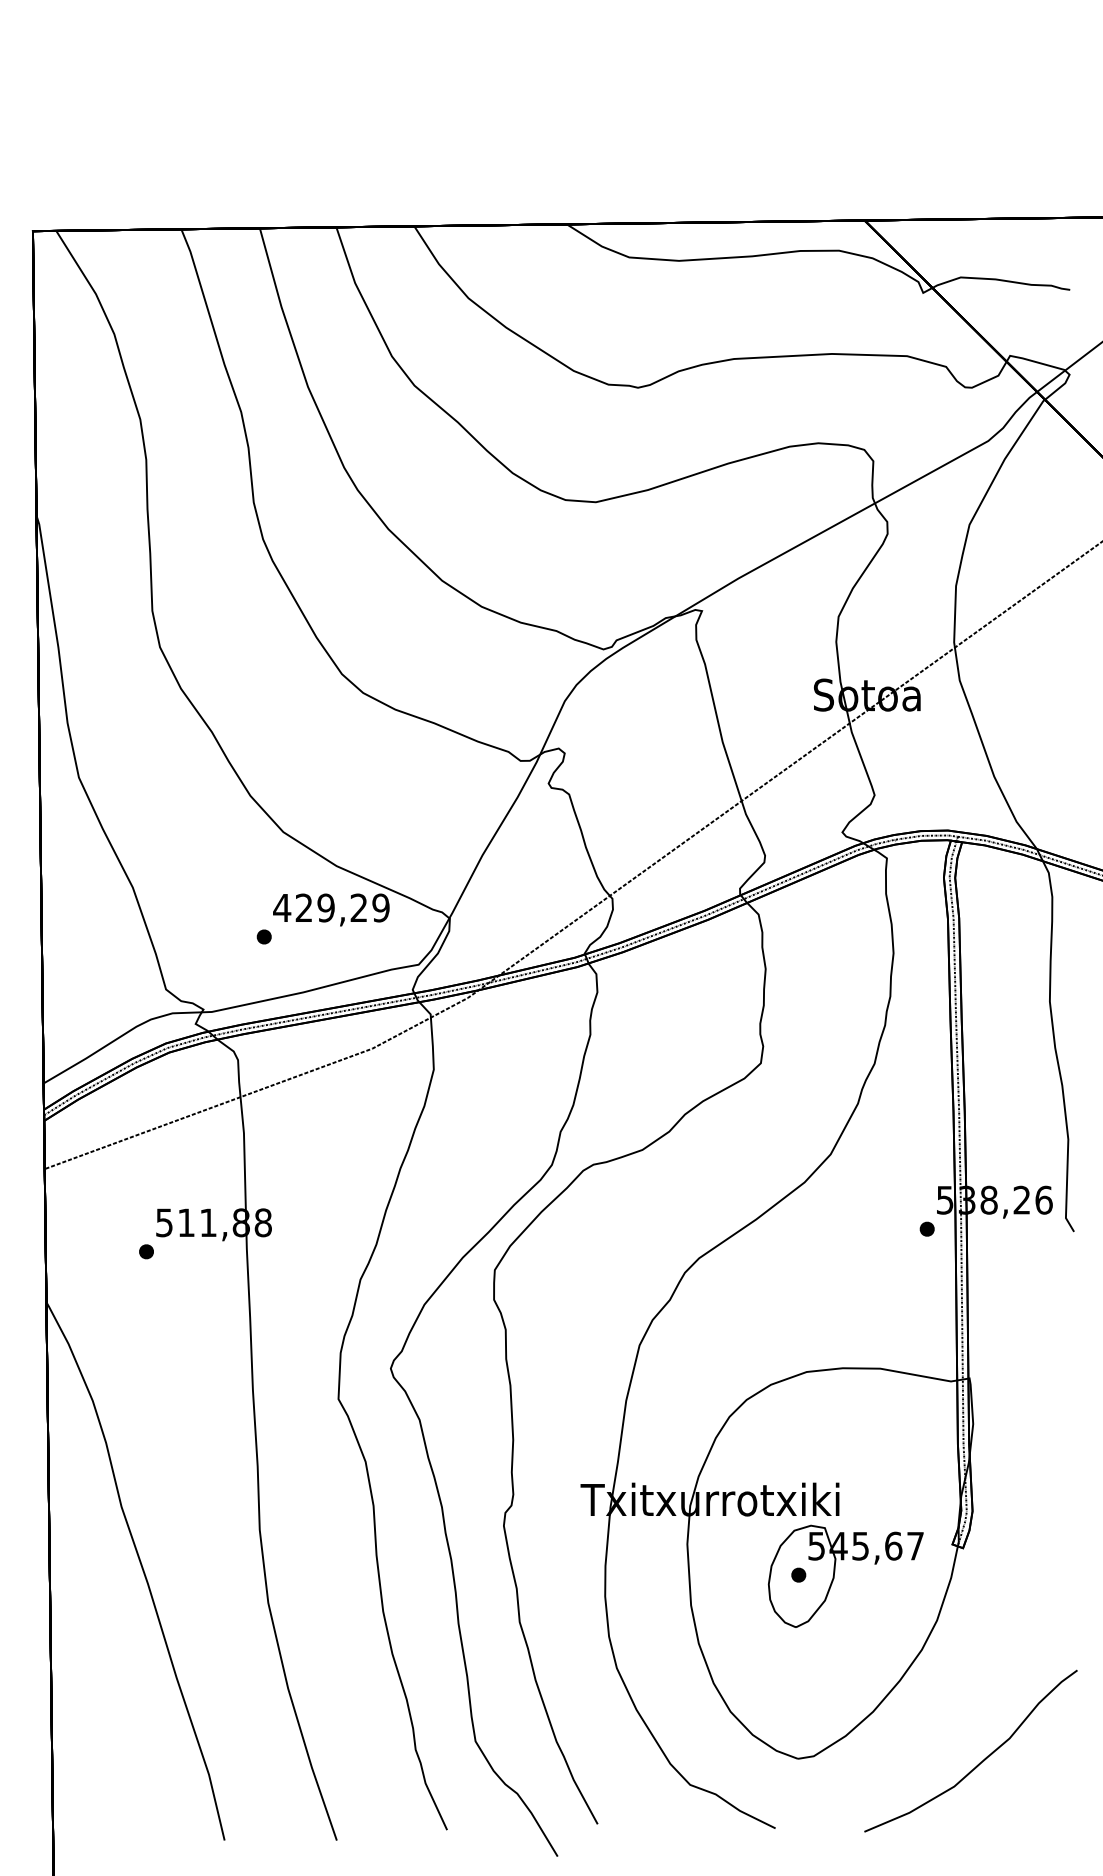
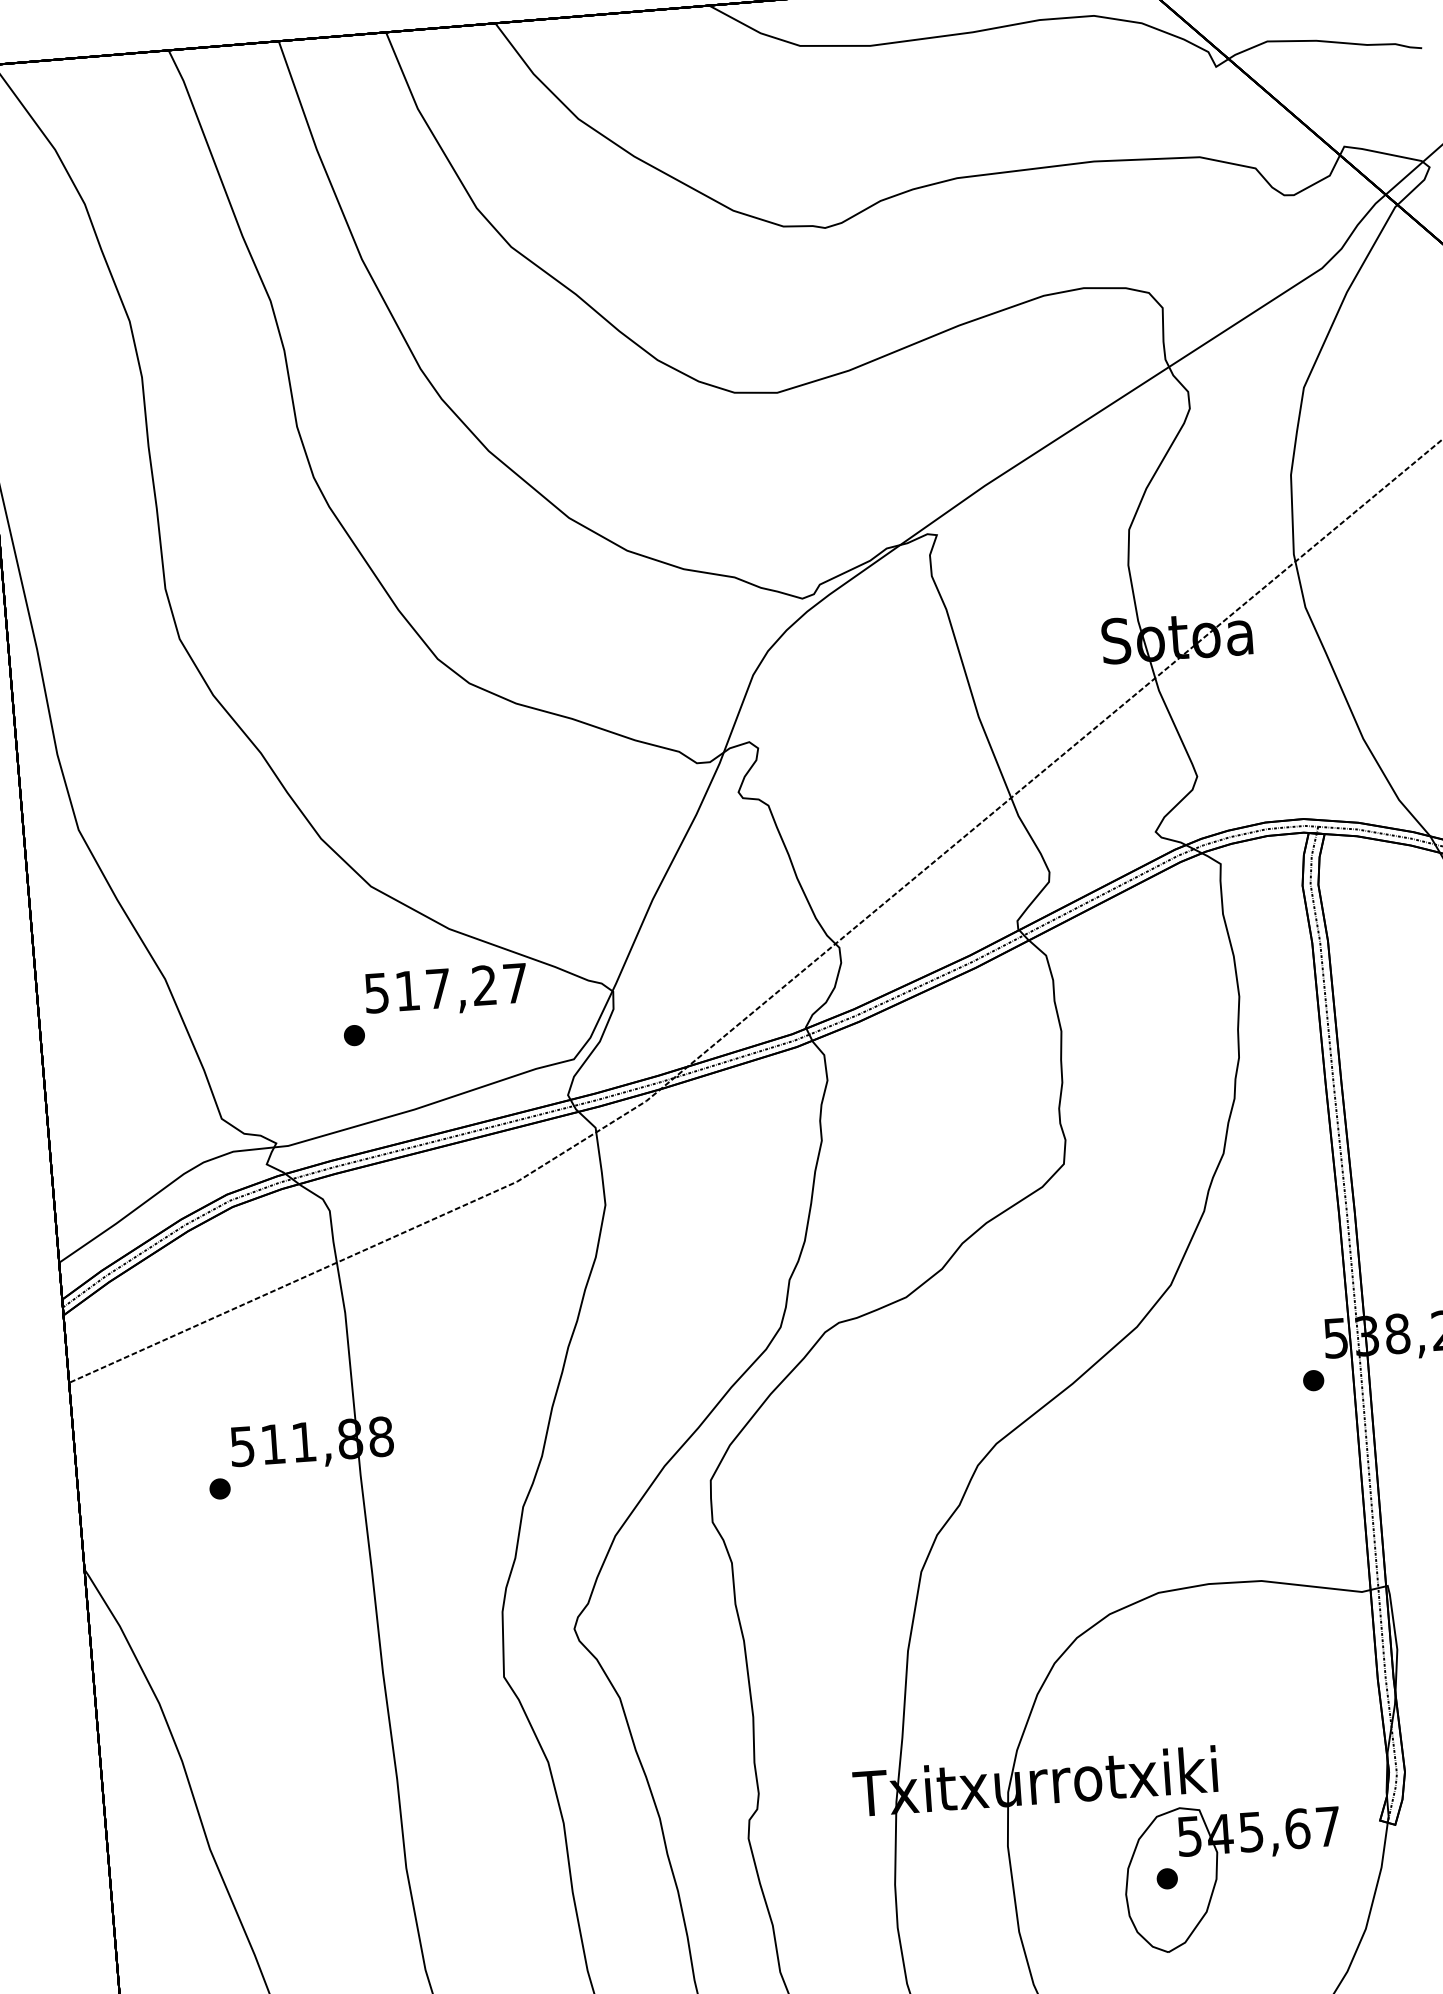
text: (331, 907) -> (445, 987), 429,29 -> 517,27

